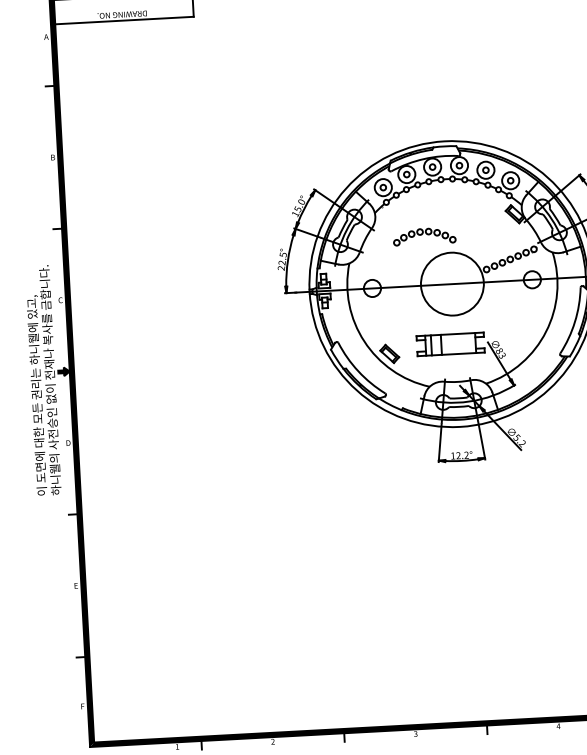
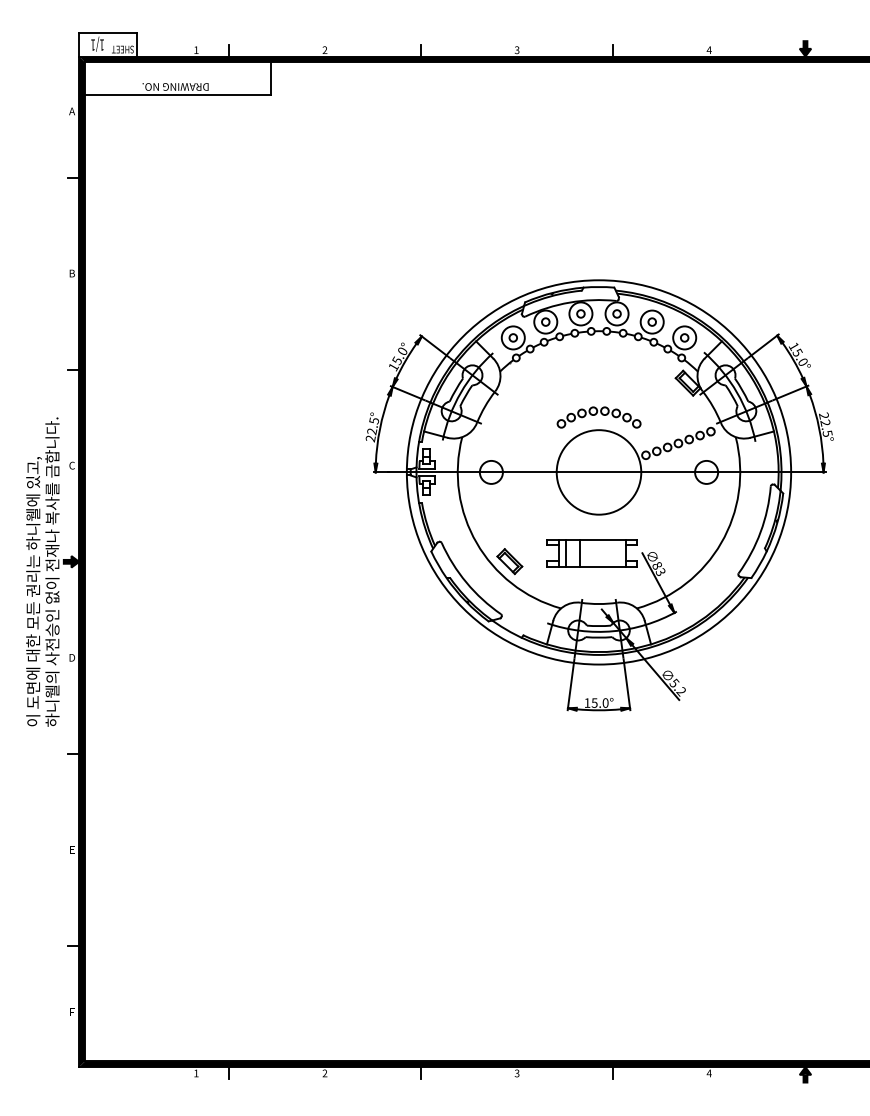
part: (424, 236) -> (598, 417), moved
text: (462, 455) -> (599, 702), 12.2° -> 15.0°

